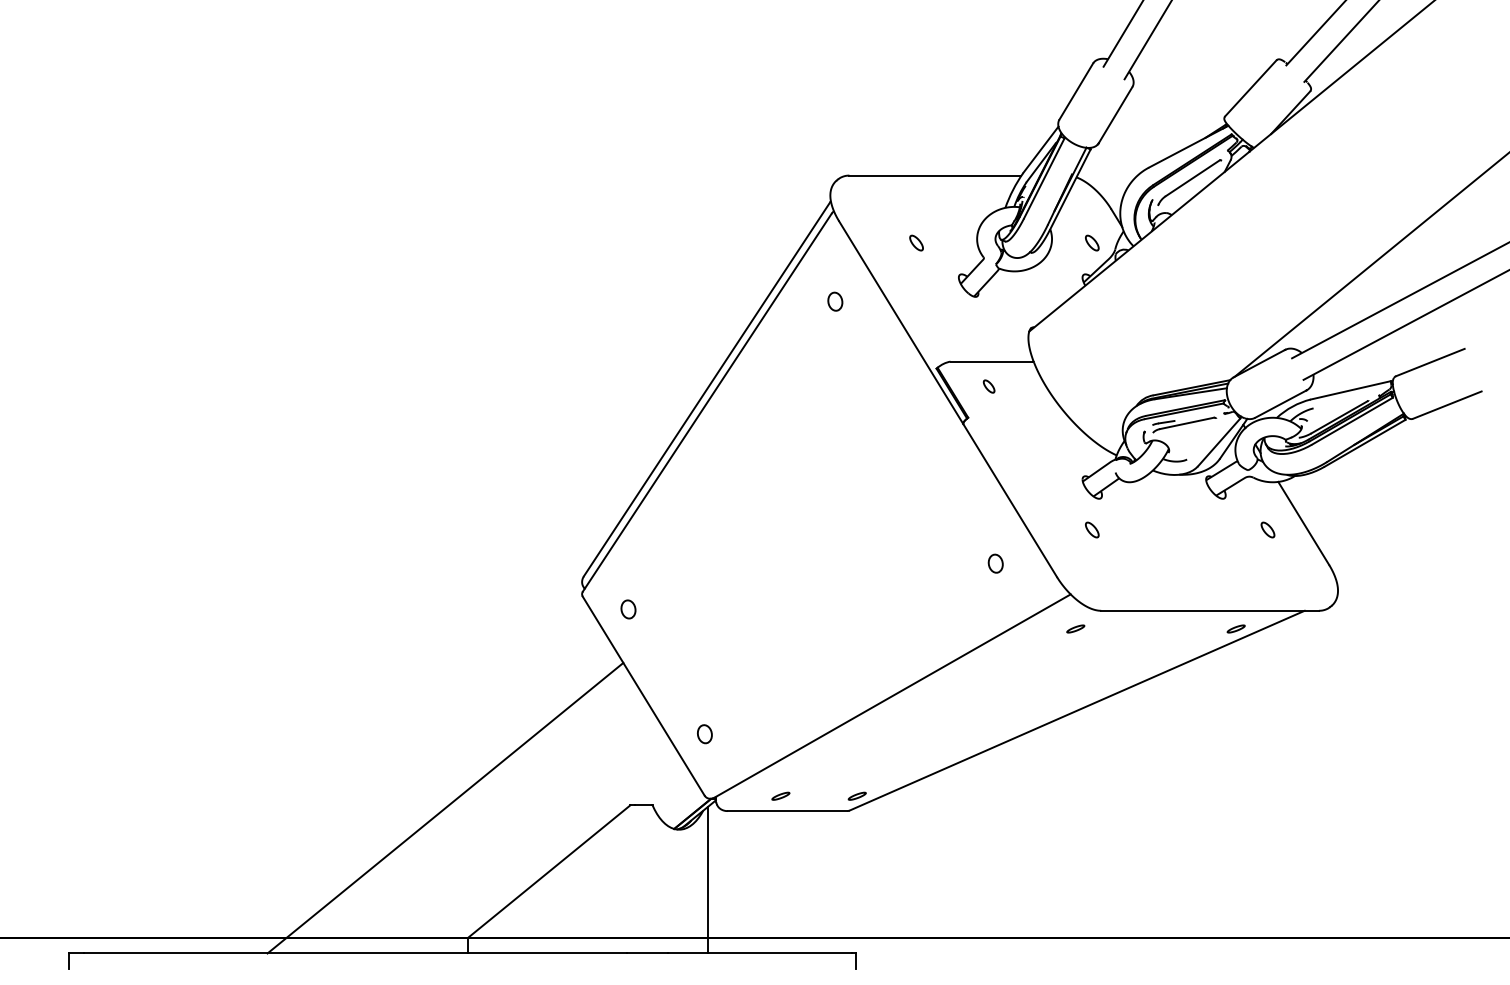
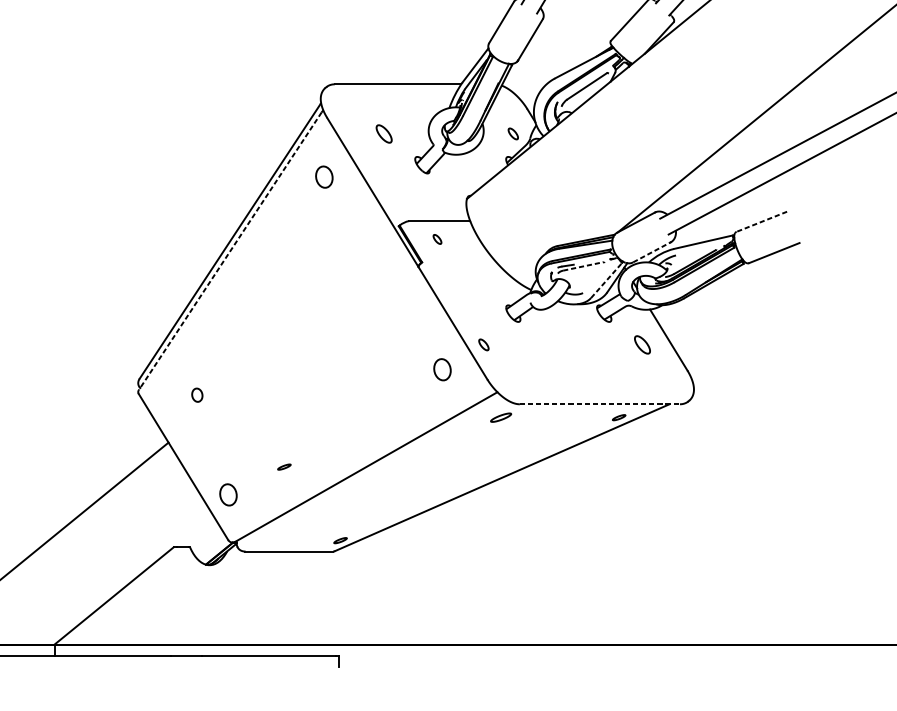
part: (916, 242) -> (384, 133), size x1.6
part: (835, 301) -> (324, 176), size x1.6
line: (1430, 362) -> (761, 221), solid -> dashed
line: (706, 403) -> (229, 251), solid -> dashed
line: (1281, 403) -> (652, 251), solid -> dashed
line: (1187, 423) -> (583, 266), solid -> dashed
line: (1219, 442) -> (606, 280), solid -> dashed
part: (1092, 529) -> (484, 344), moved
part: (1267, 529) -> (642, 344), size x1.6
part: (995, 563) -> (442, 369), size x1.6
part: (628, 609) -> (197, 395), moved
line: (1210, 610) -> (600, 404), solid -> dashed
part: (1075, 628) -> (500, 417), size x1.6
part: (704, 734) -> (228, 495), size x1.6
part: (780, 795) -> (284, 466), moved
line: (708, 879) -> (231, 601), removed

